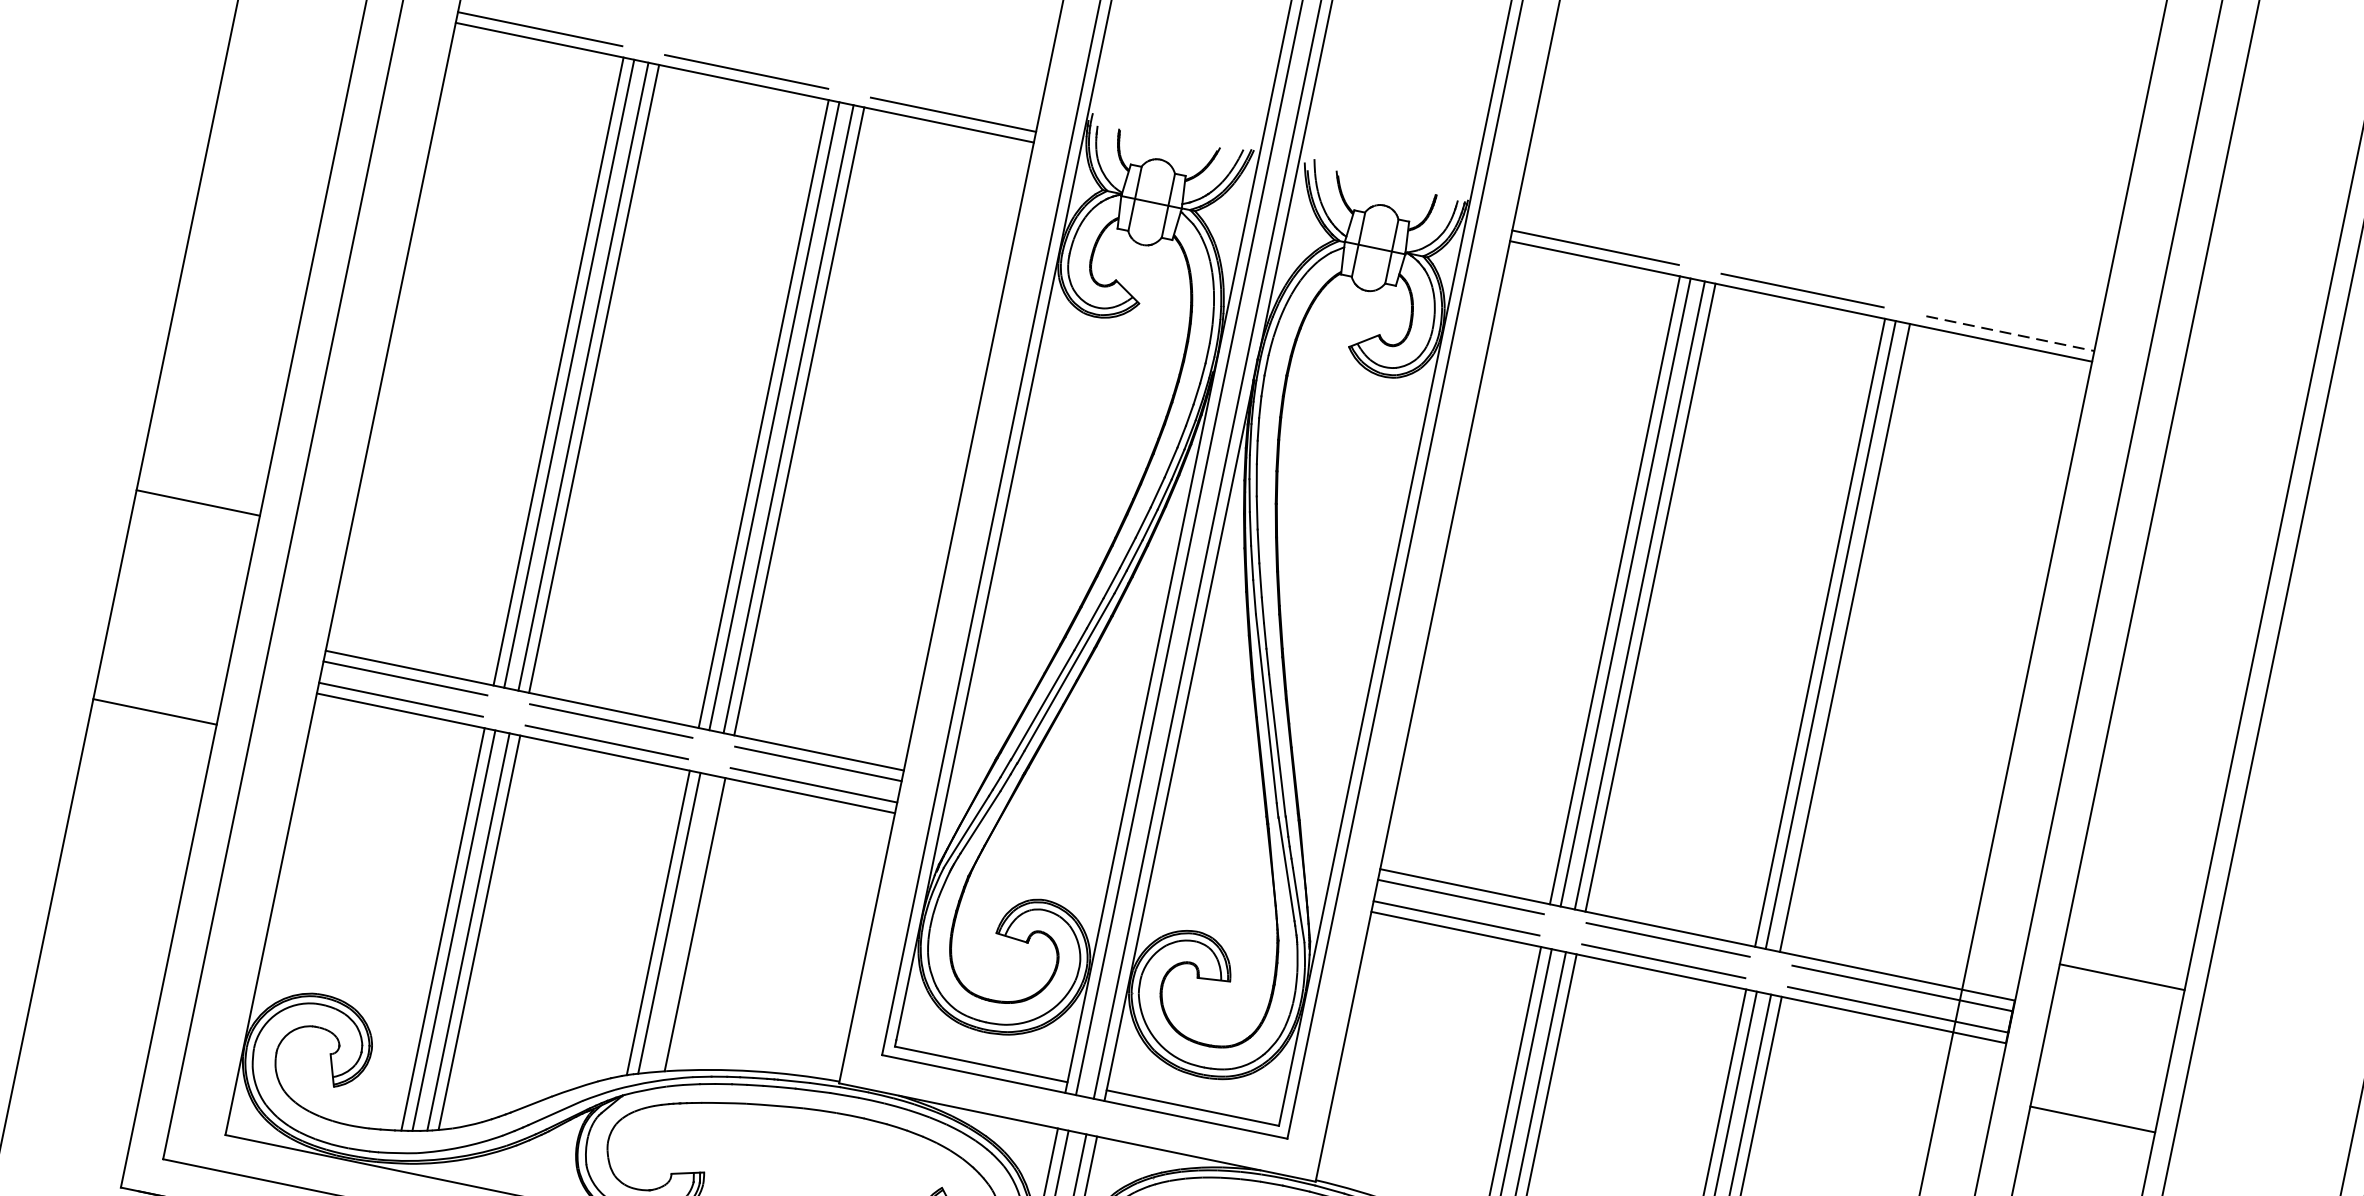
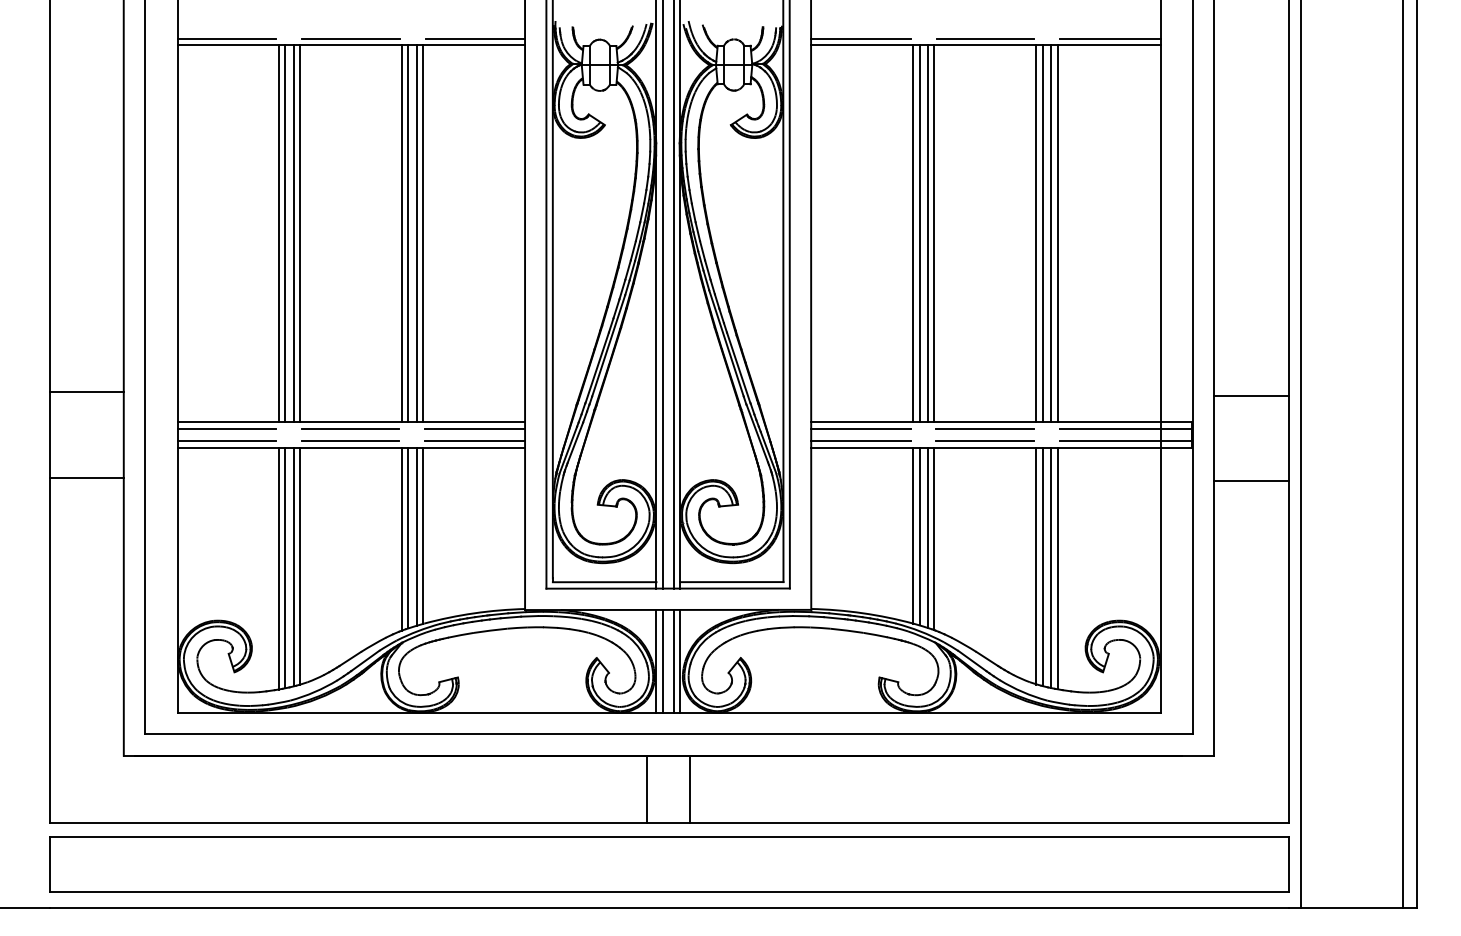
line: (2010, 333) -> (1110, 38), dashed -> solid
line: (197, 503) -> (86, 392), moved
line: (1855, 640) -> (1057, 233), added
line: (683, 923) -> (416, 536), added

